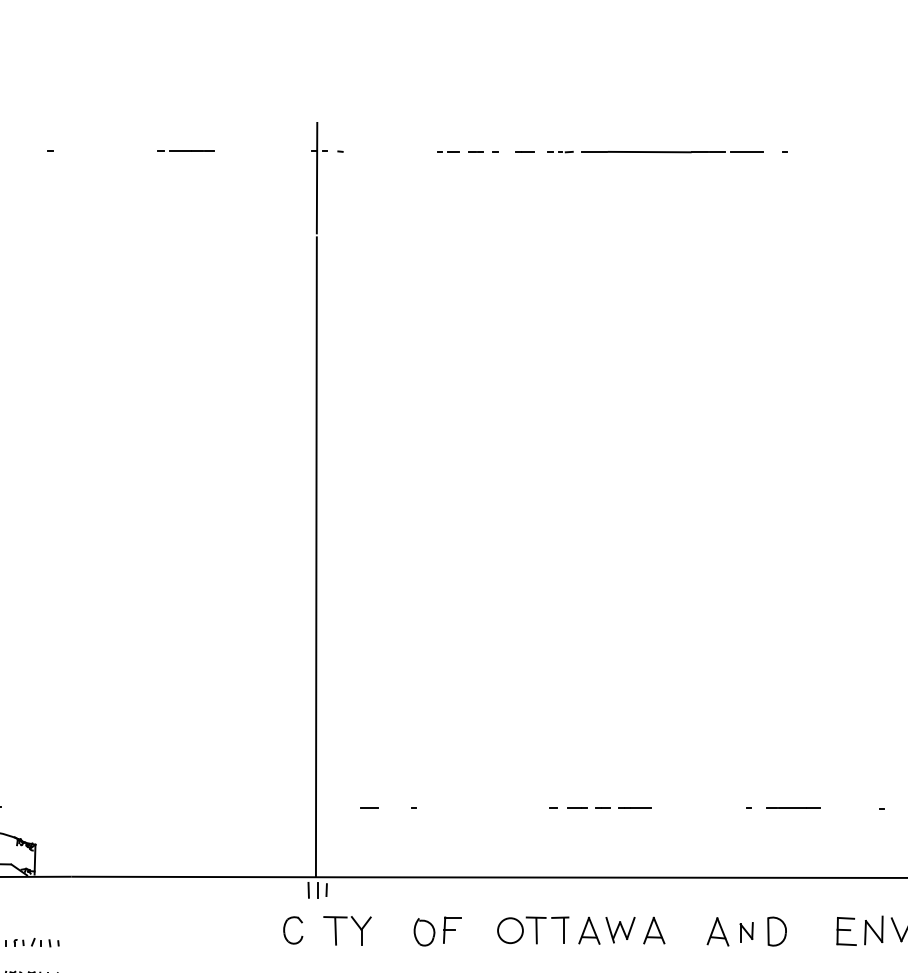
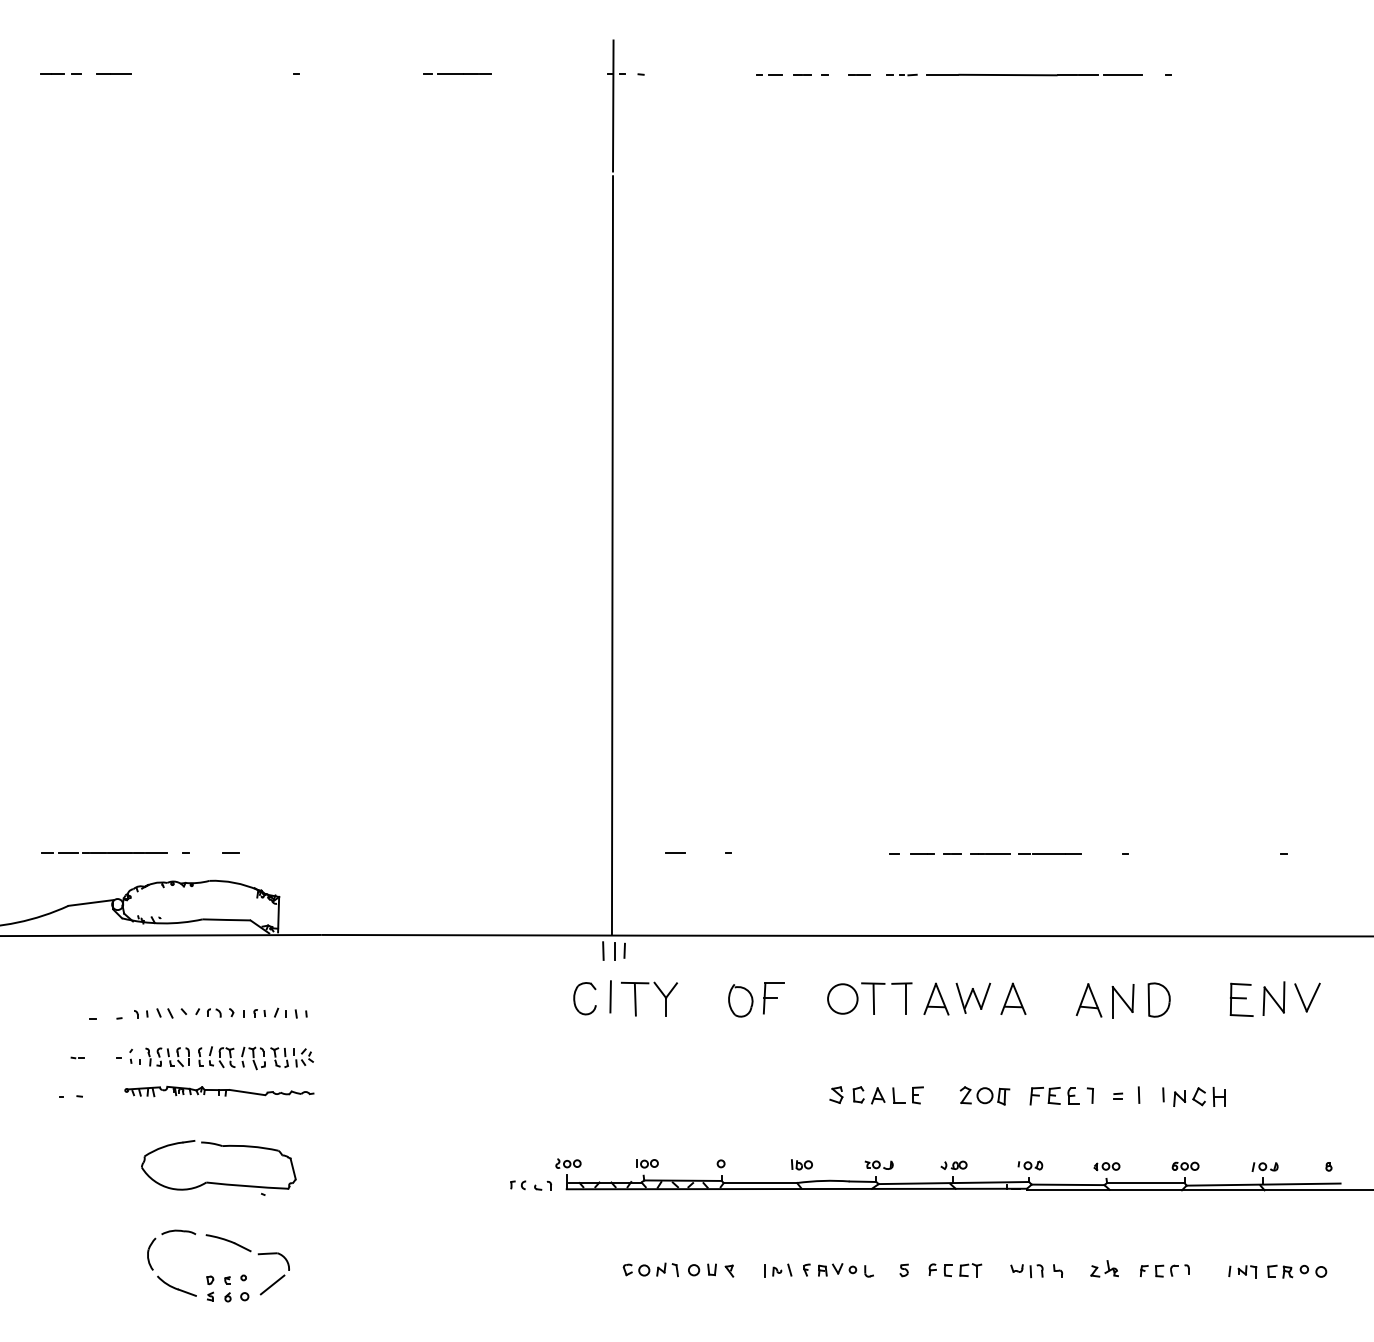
line: (793, 808) -> (1049, 853), moved
line: (314, 928) -> (610, 996), added
part: (746, 932) -> (1122, 1001), size x1.43

